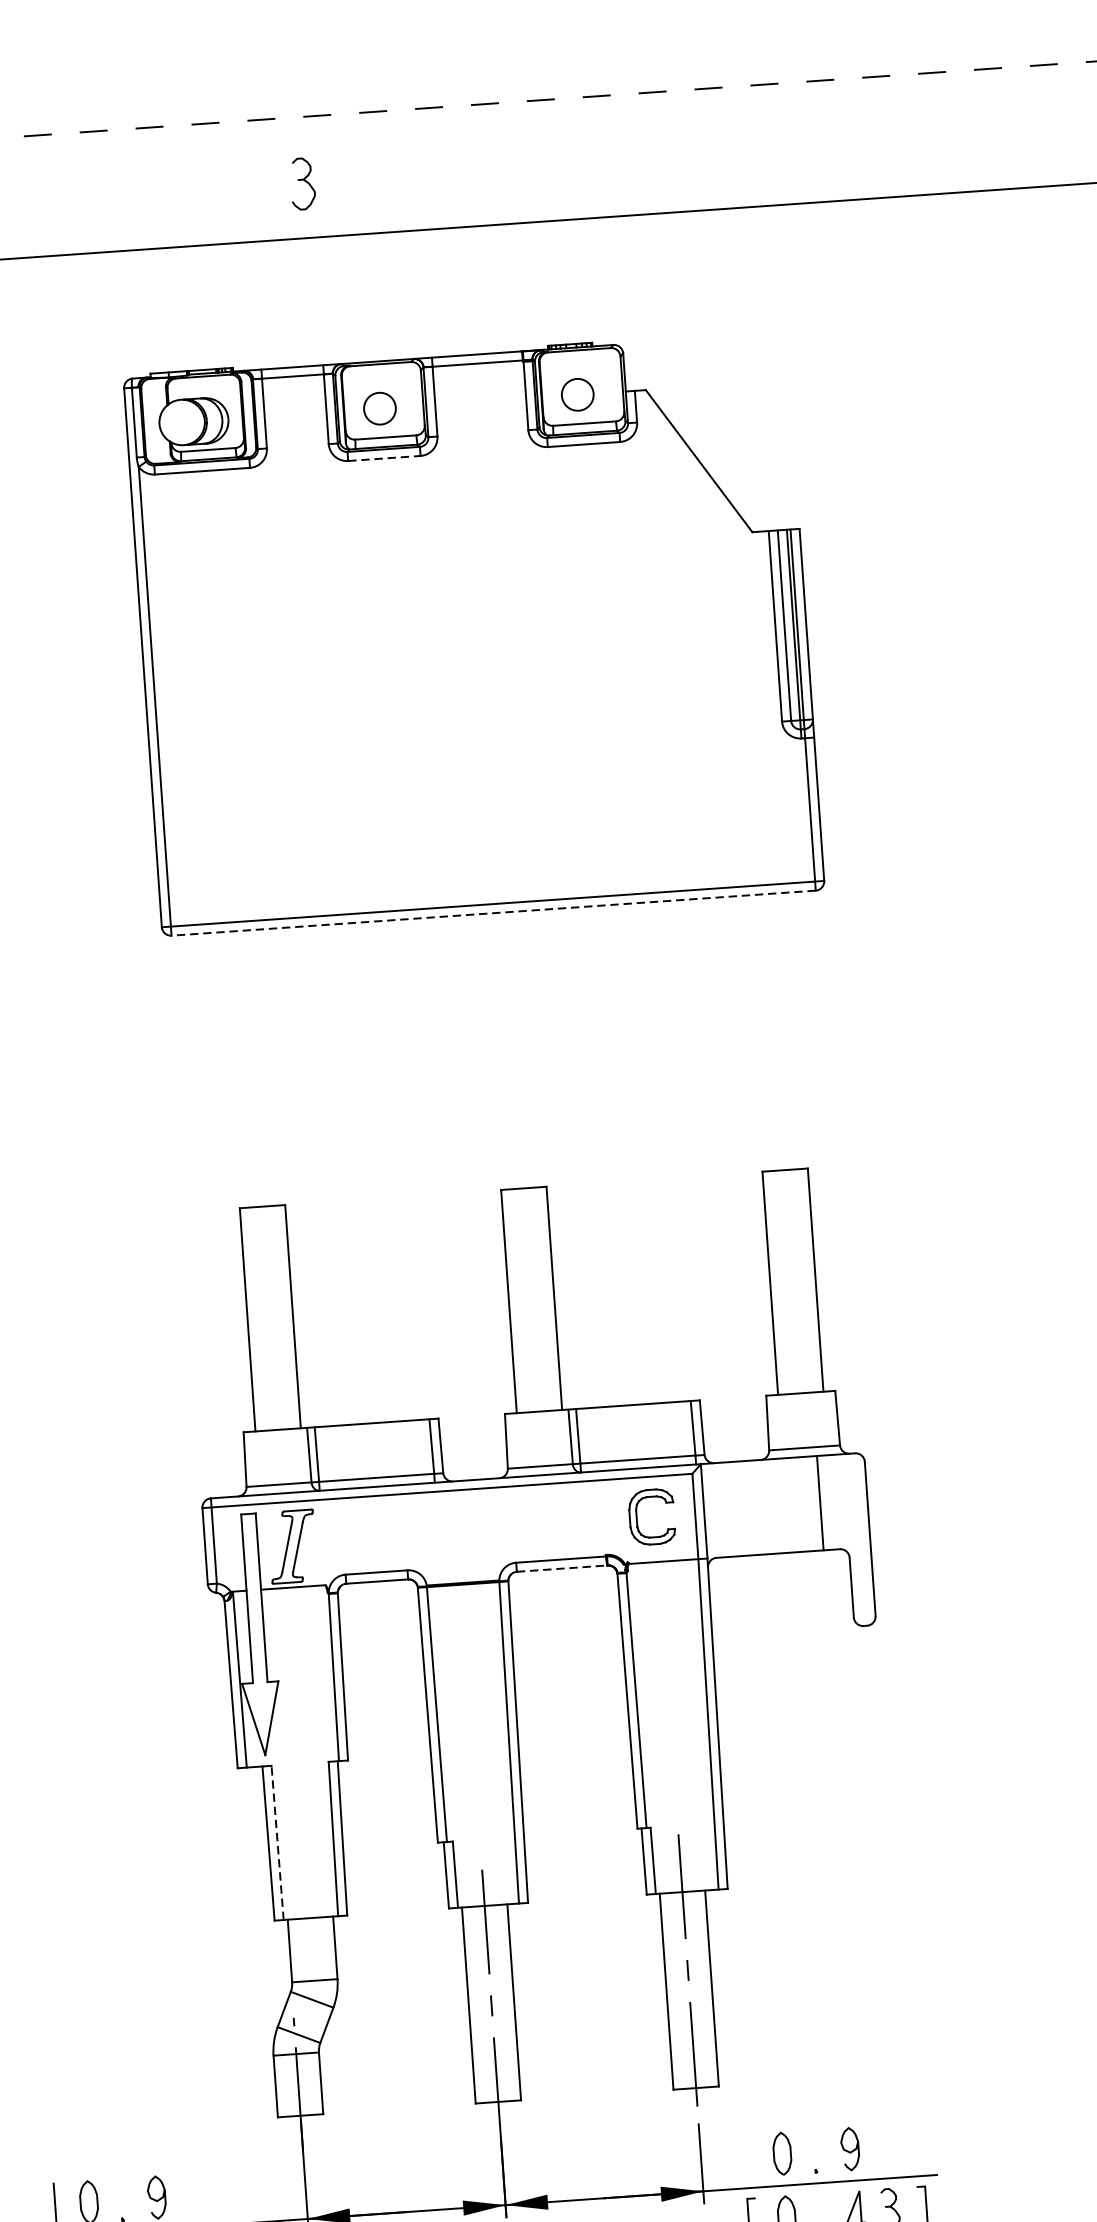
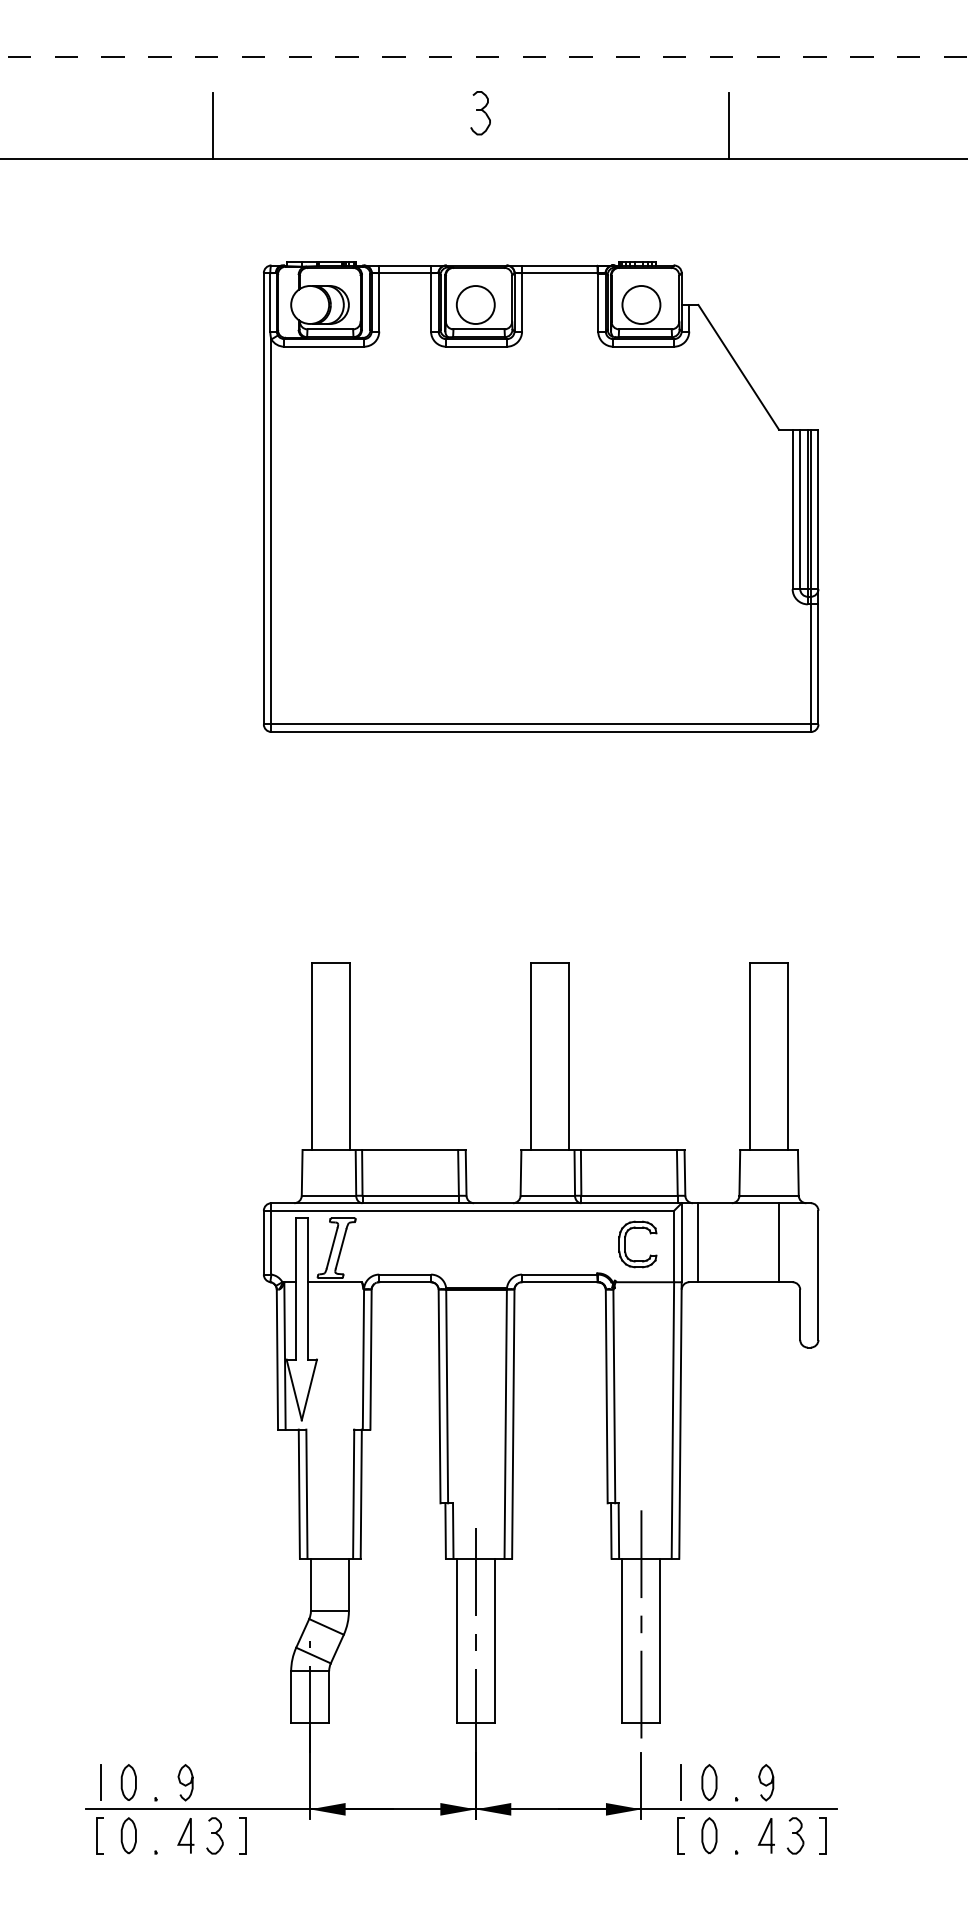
line: (667, 173) -> (729, 125), added
part: (302, 184) -> (480, 113), moved
line: (50, 216) -> (212, 125), added
circle: (577, 394) -> (641, 304), size x1.43
circle: (379, 408) -> (475, 304), size x1.43
line: (385, 458) -> (477, 346), dashed -> solid
line: (494, 913) -> (541, 732), dashed -> solid
line: (724, 1509) -> (698, 1242), added
line: (562, 1568) -> (560, 1282), dashed -> solid
line: (277, 1843) -> (306, 1494), dashed -> solid
line: (748, 2155) -> (681, 1782), added

